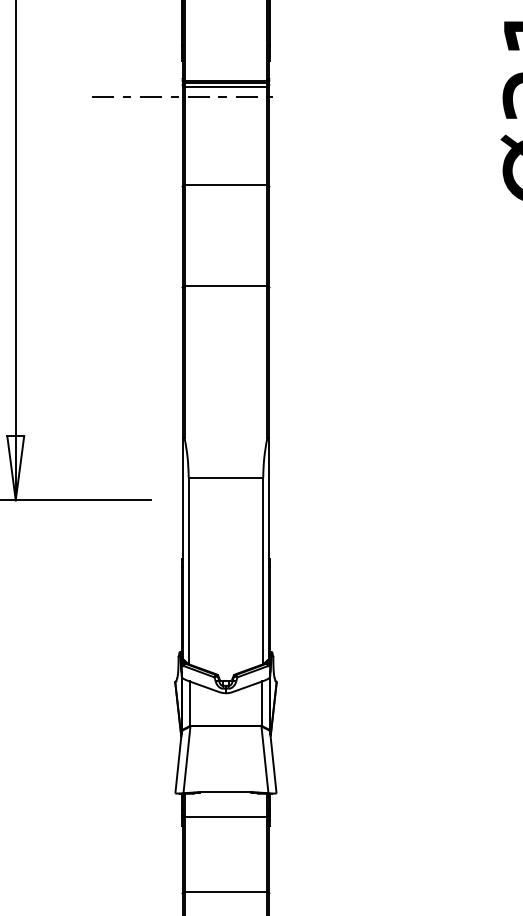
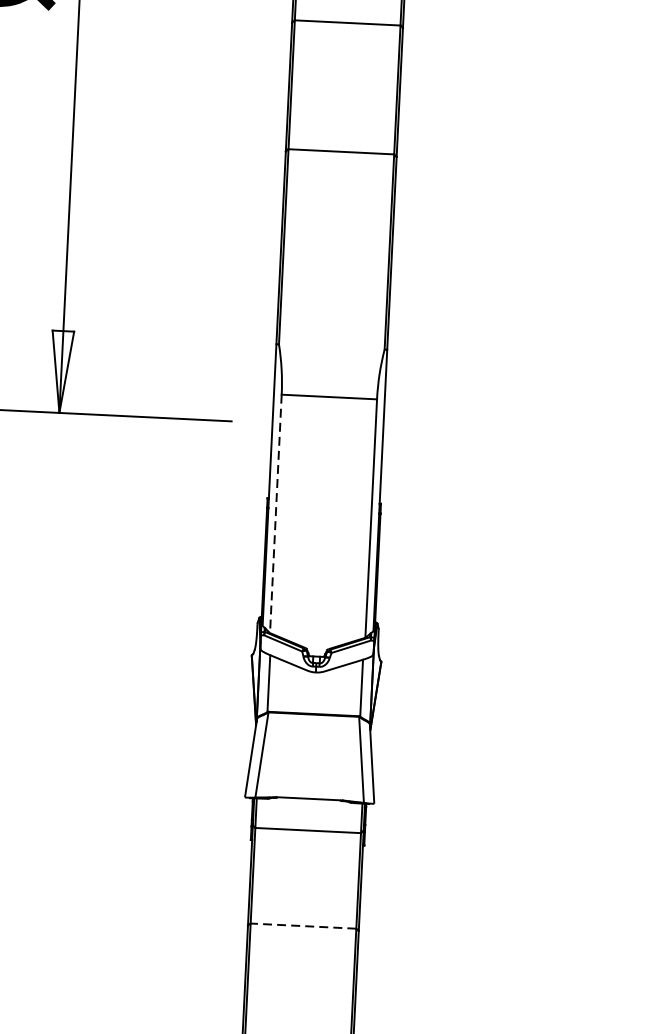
line: (188, 571) -> (275, 514), solid -> dashed
line: (225, 891) -> (302, 925), solid -> dashed

